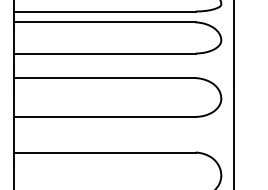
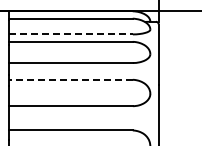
line: (104, 11) -> (70, 34), solid -> dashed
line: (104, 77) -> (70, 79), solid -> dashed

